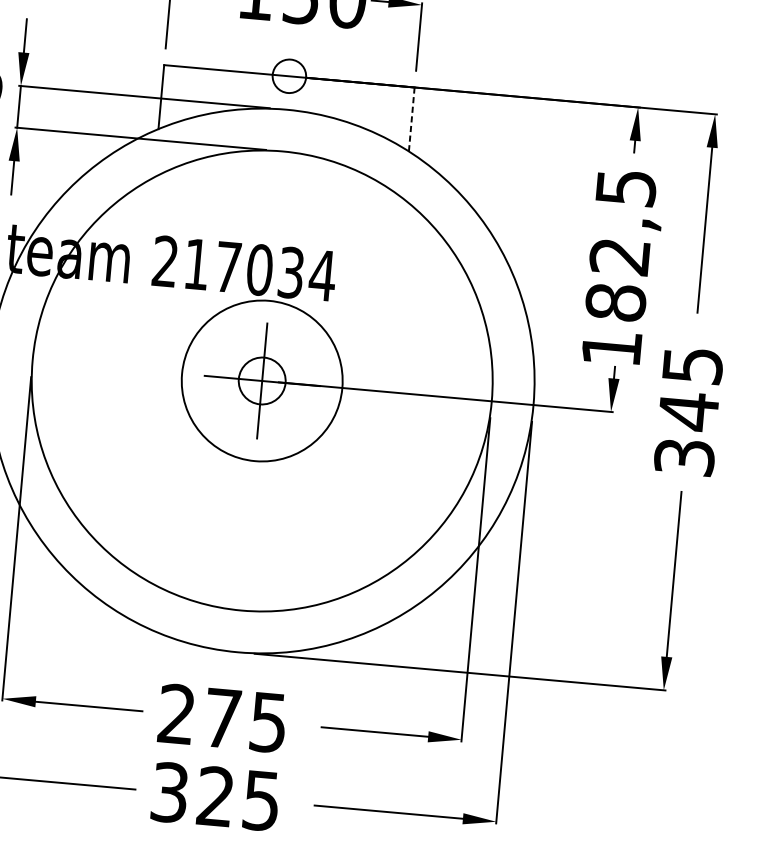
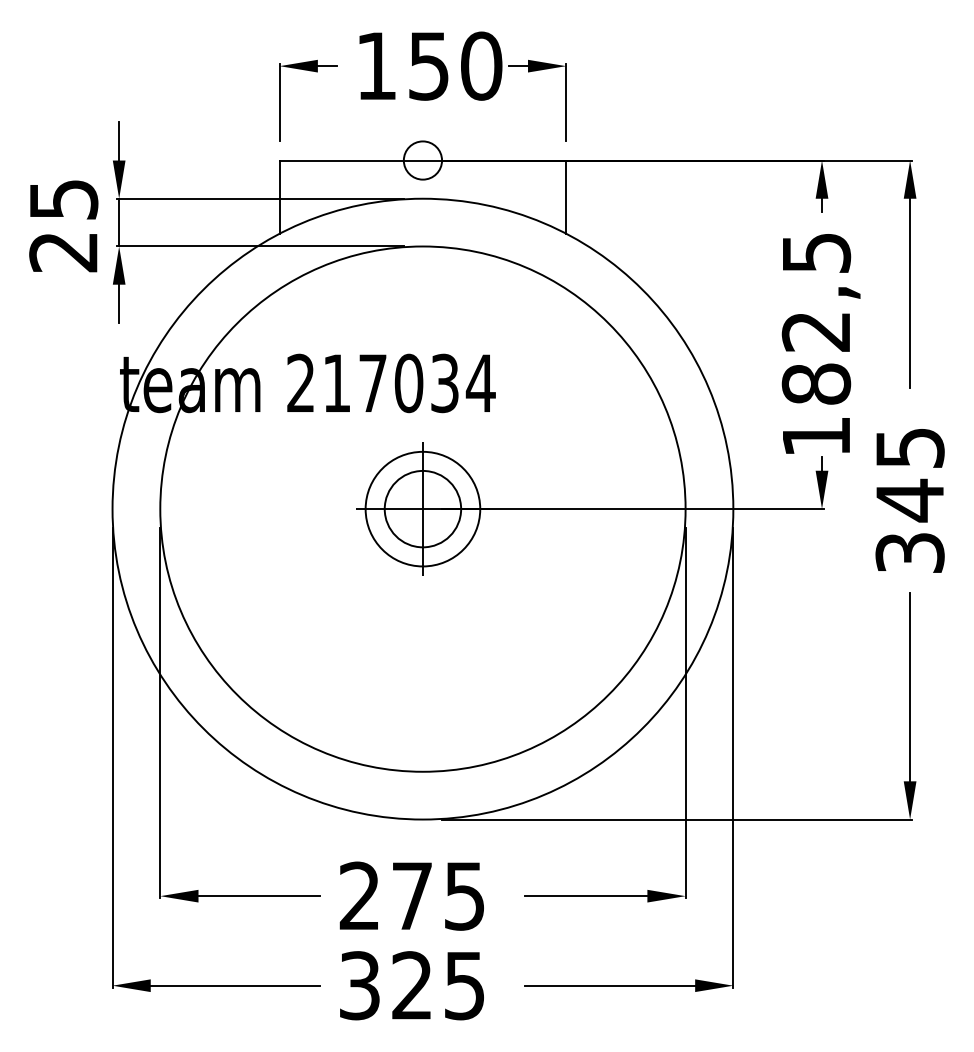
line: (411, 119) -> (566, 197), dashed -> solid
circle: (261, 380) -> (422, 508), size x0.62
circle: (261, 380) -> (422, 508), size x1.43

